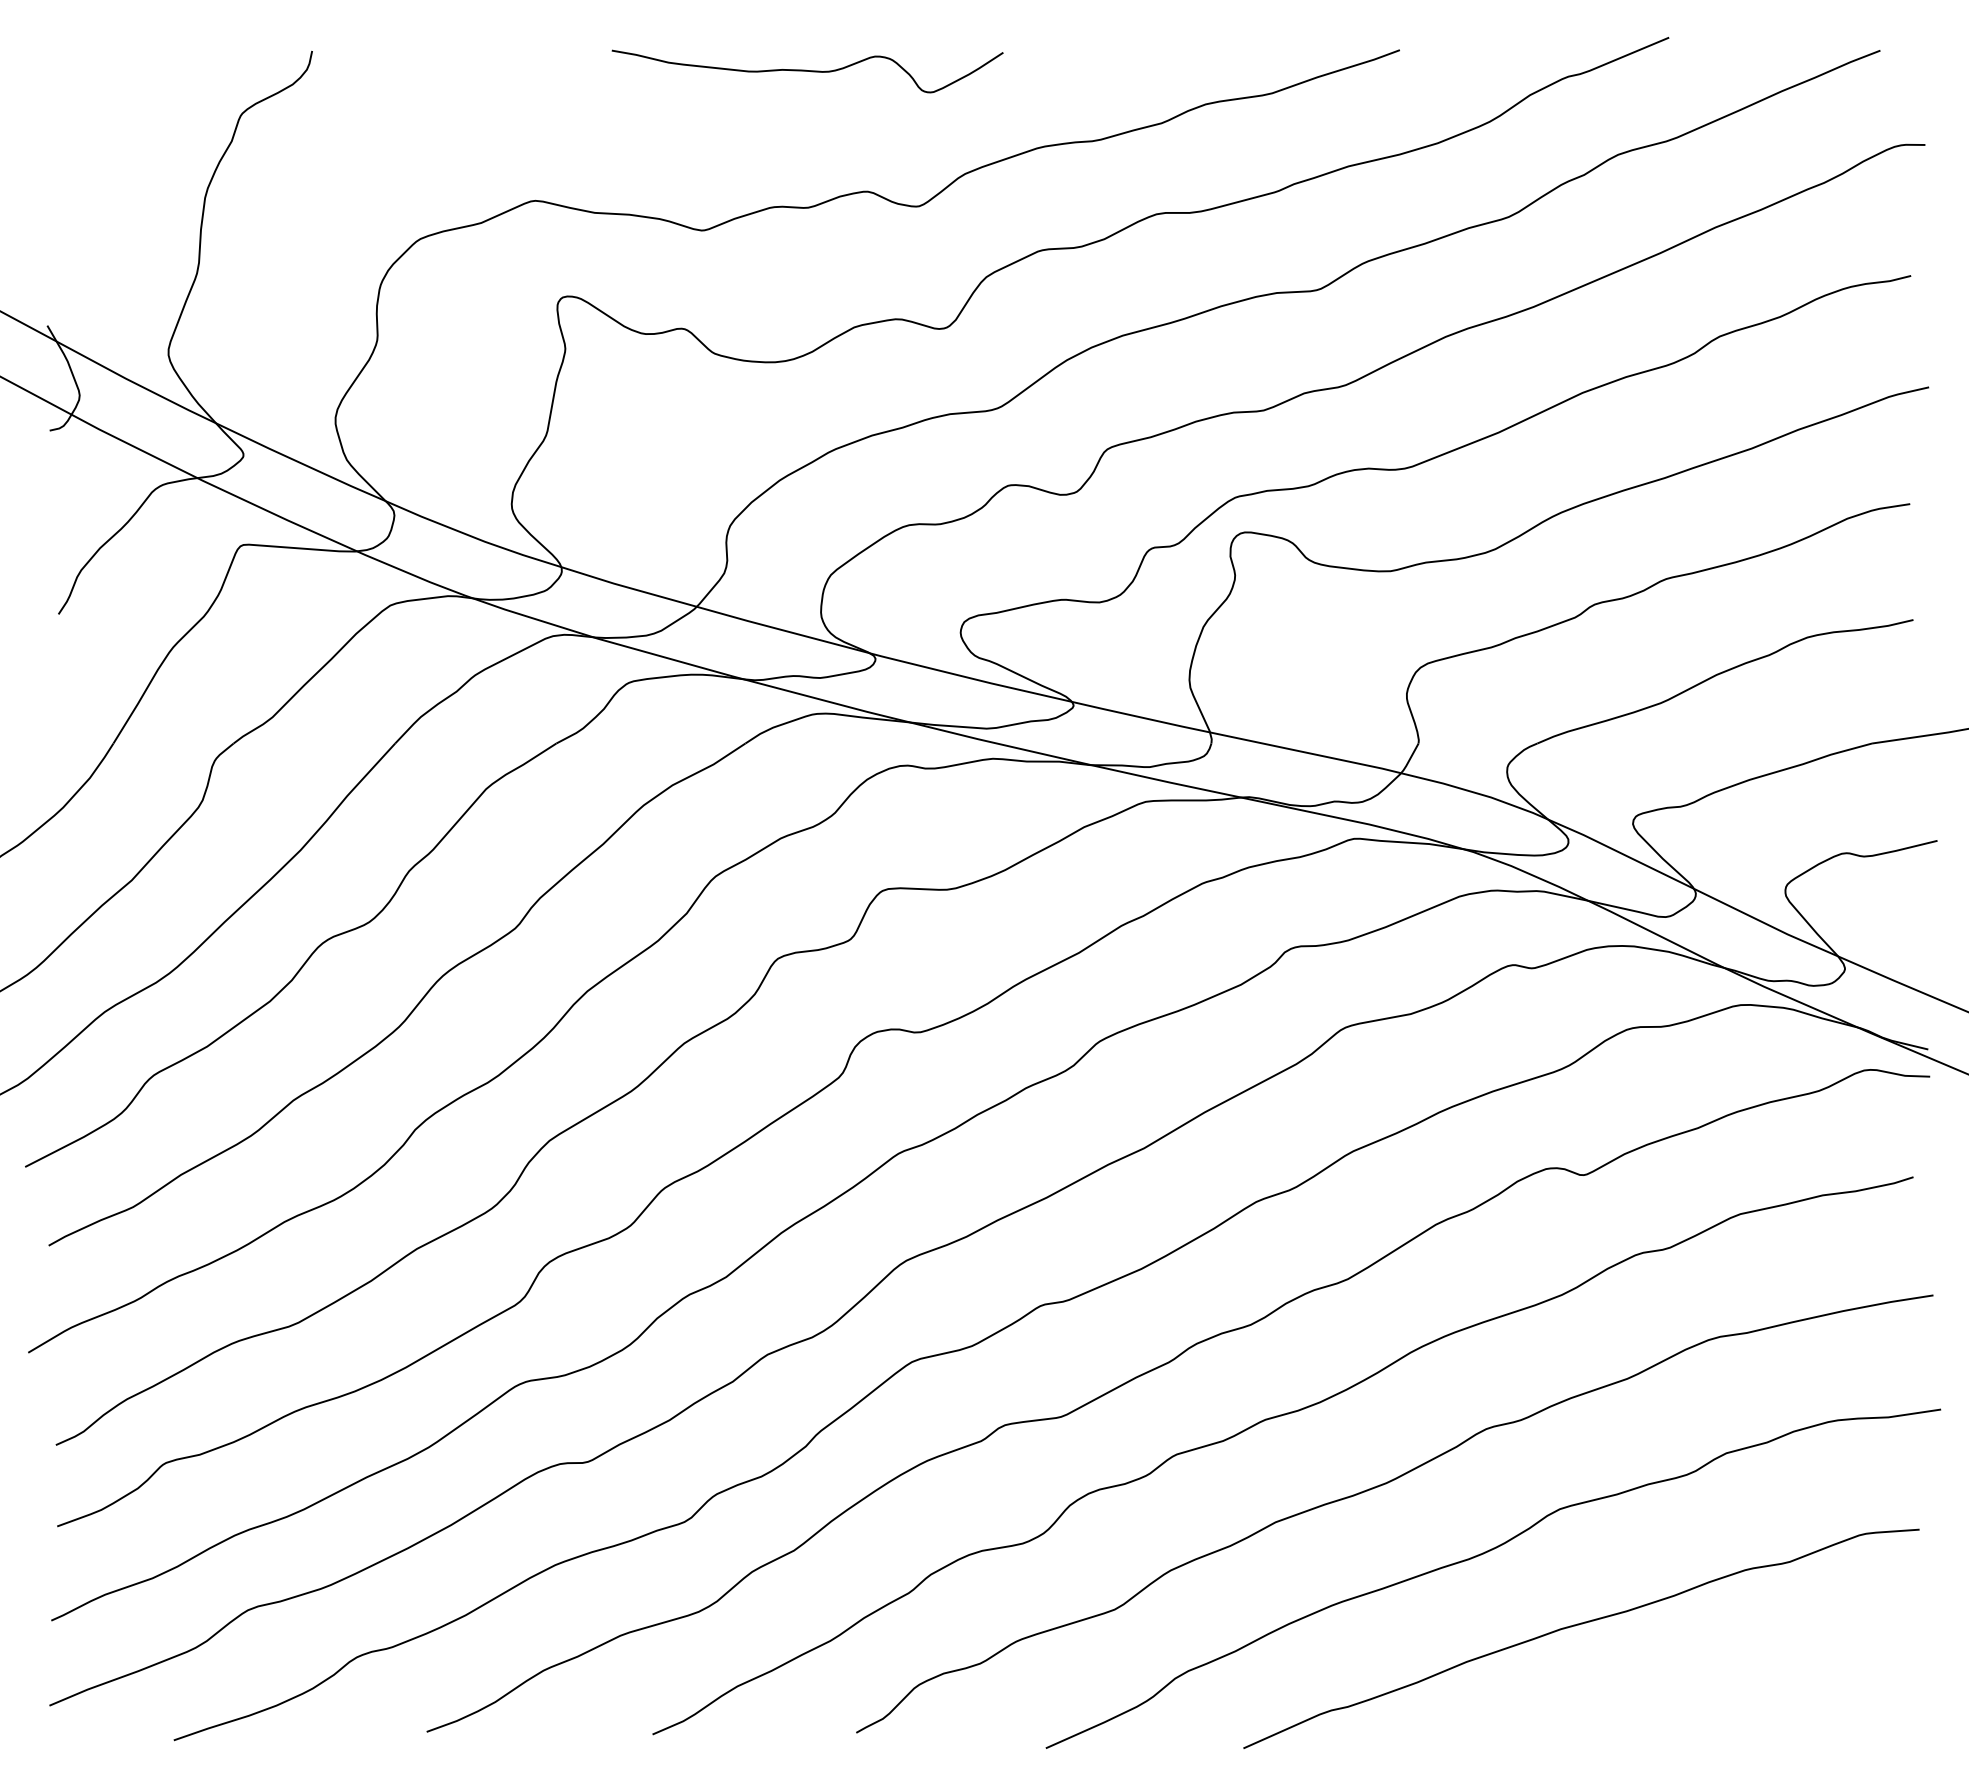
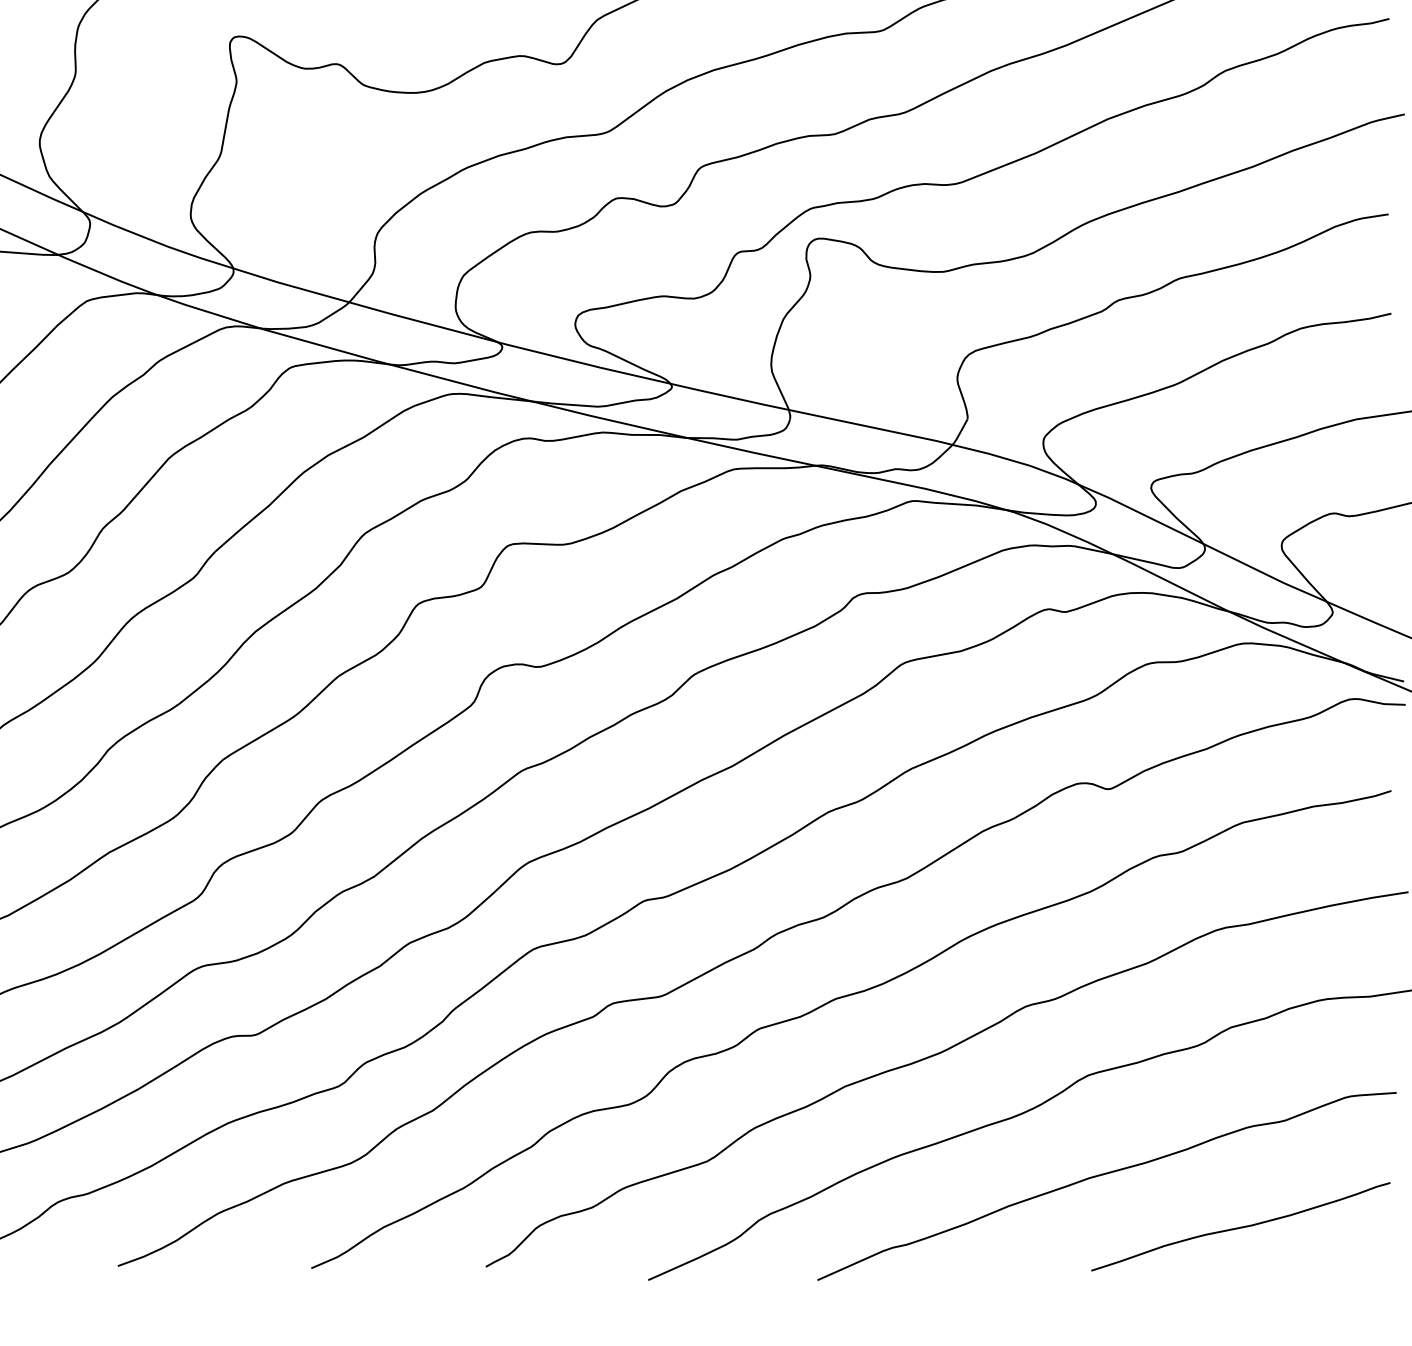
curve: (1737, 1686) -> (1240, 1227), added

